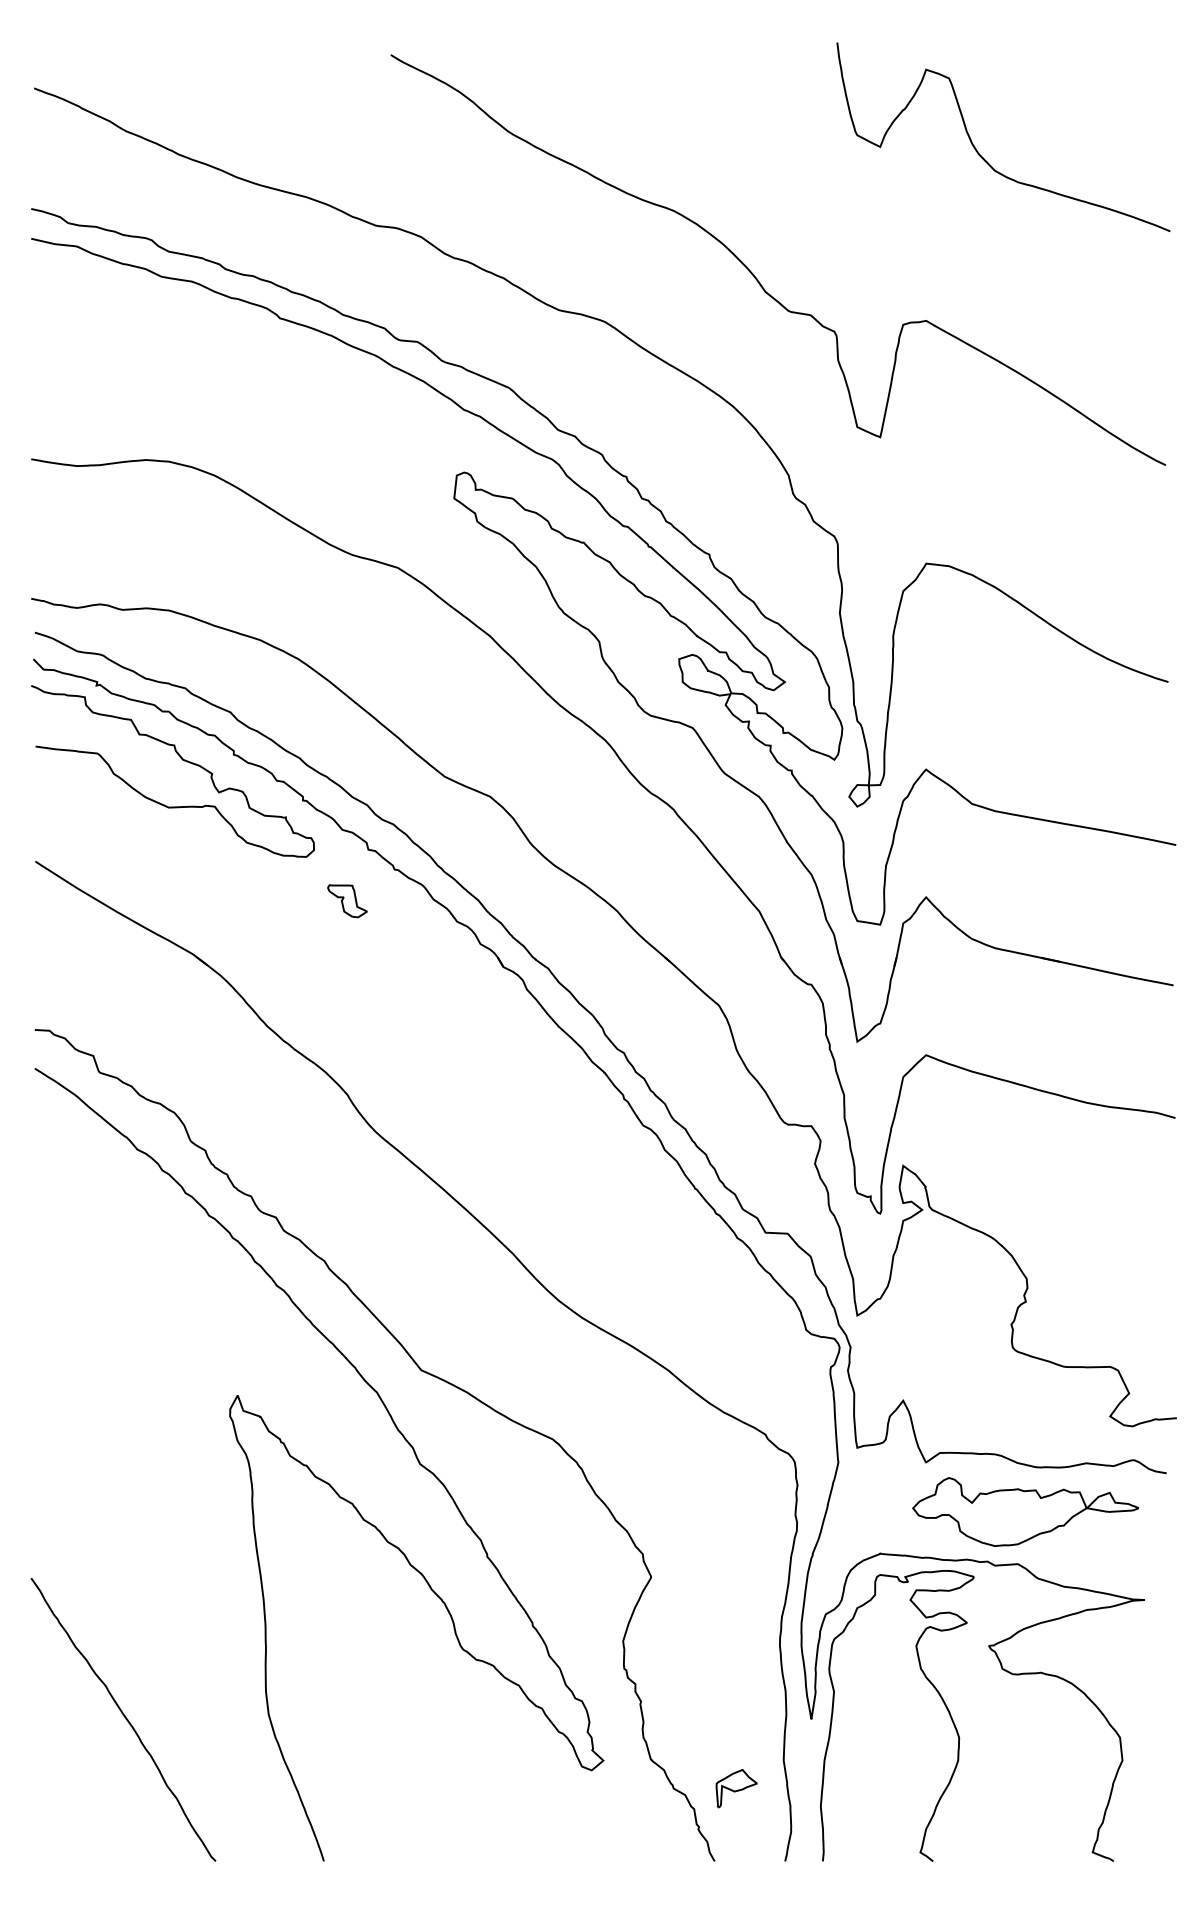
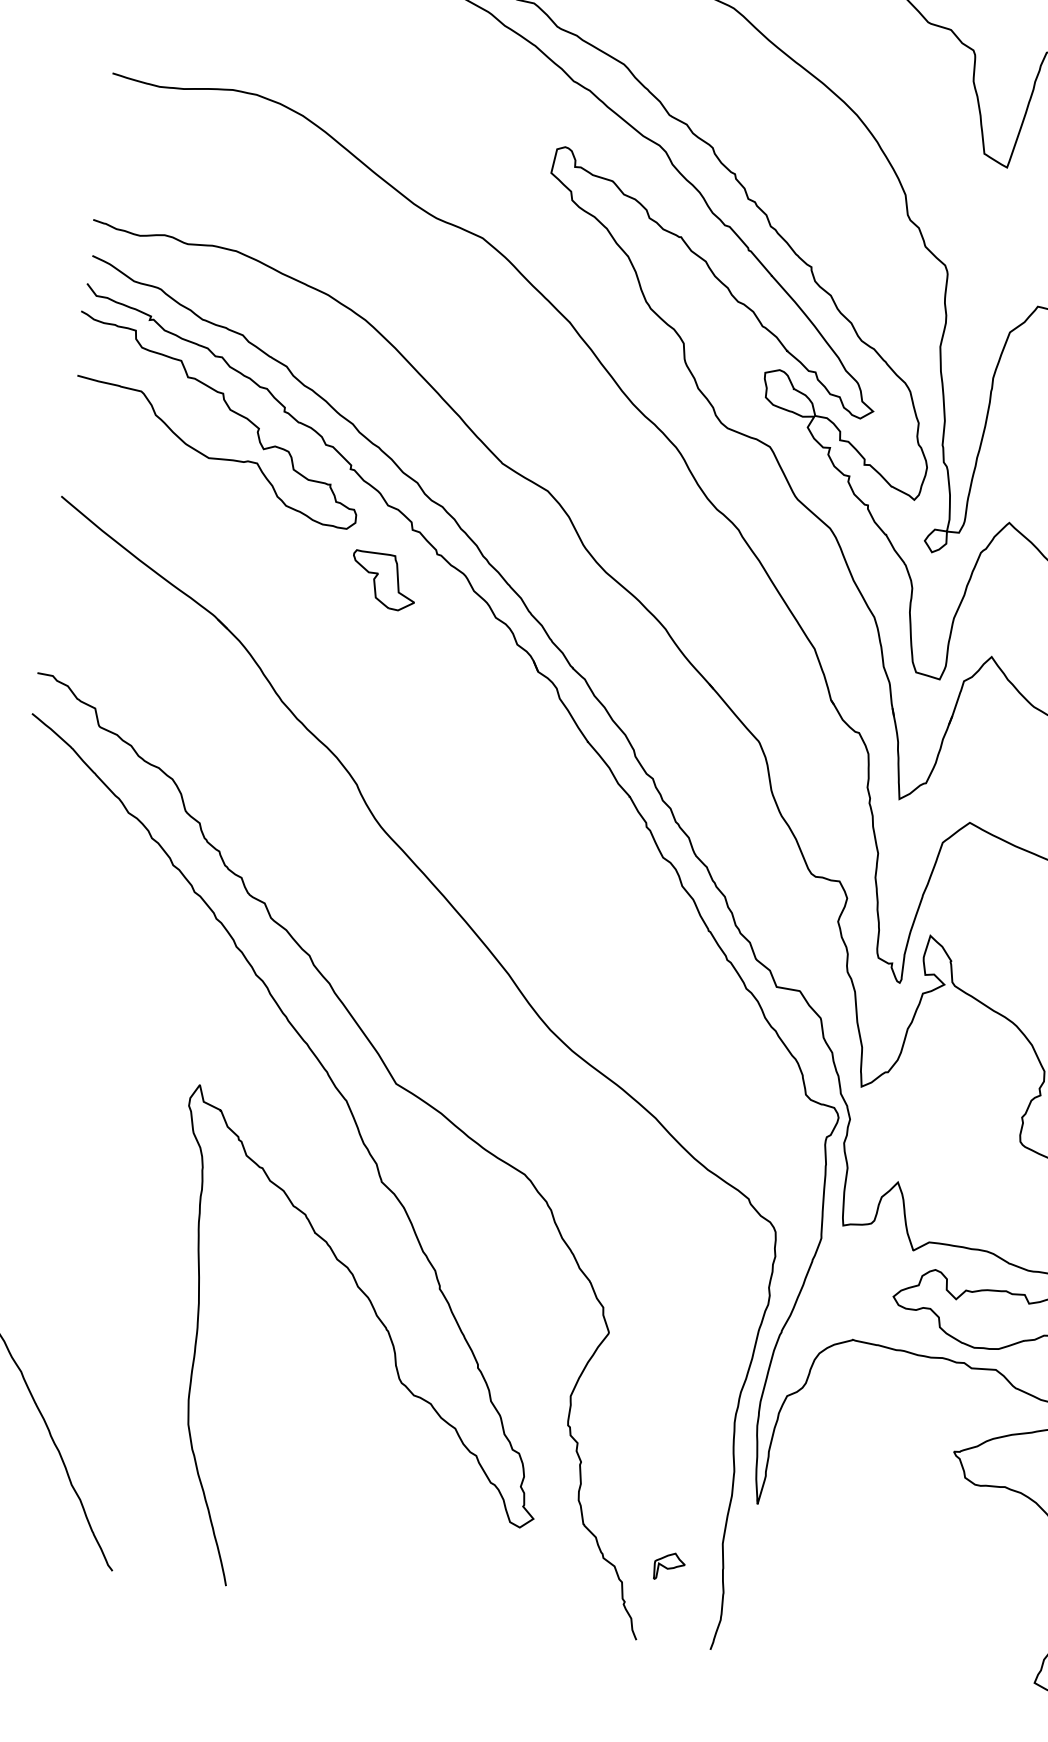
part: (347, 901) -> (383, 581), size x1.6
curve: (932, 1686) -> (889, 1486), removed
part: (736, 1788) -> (669, 1566), size x0.7

